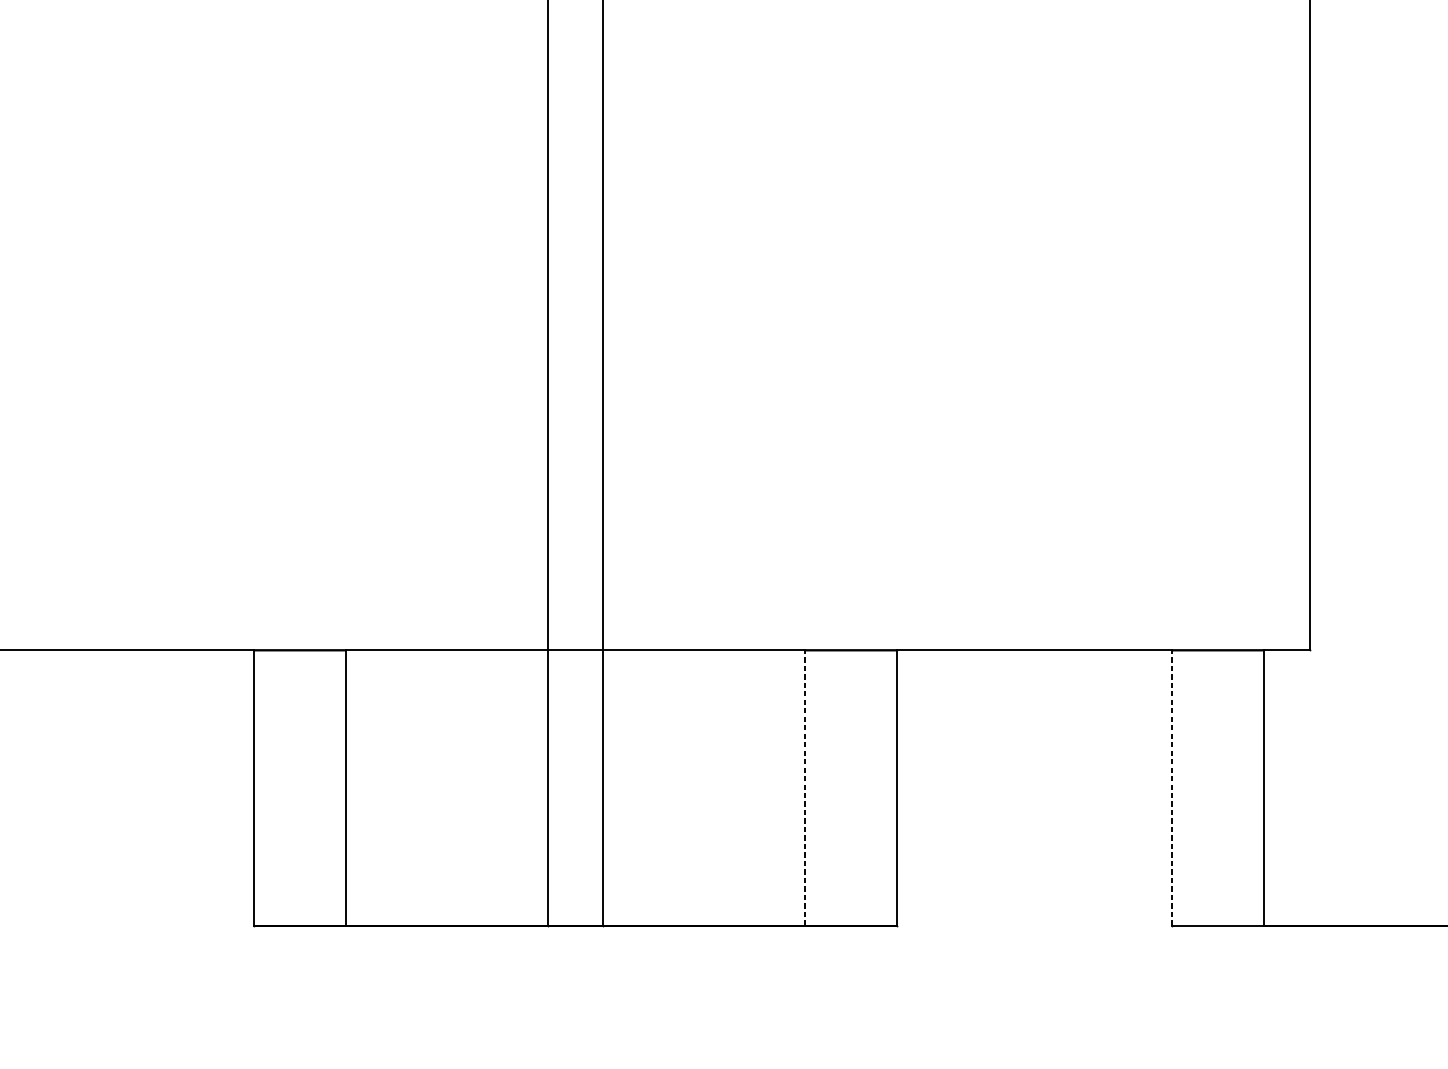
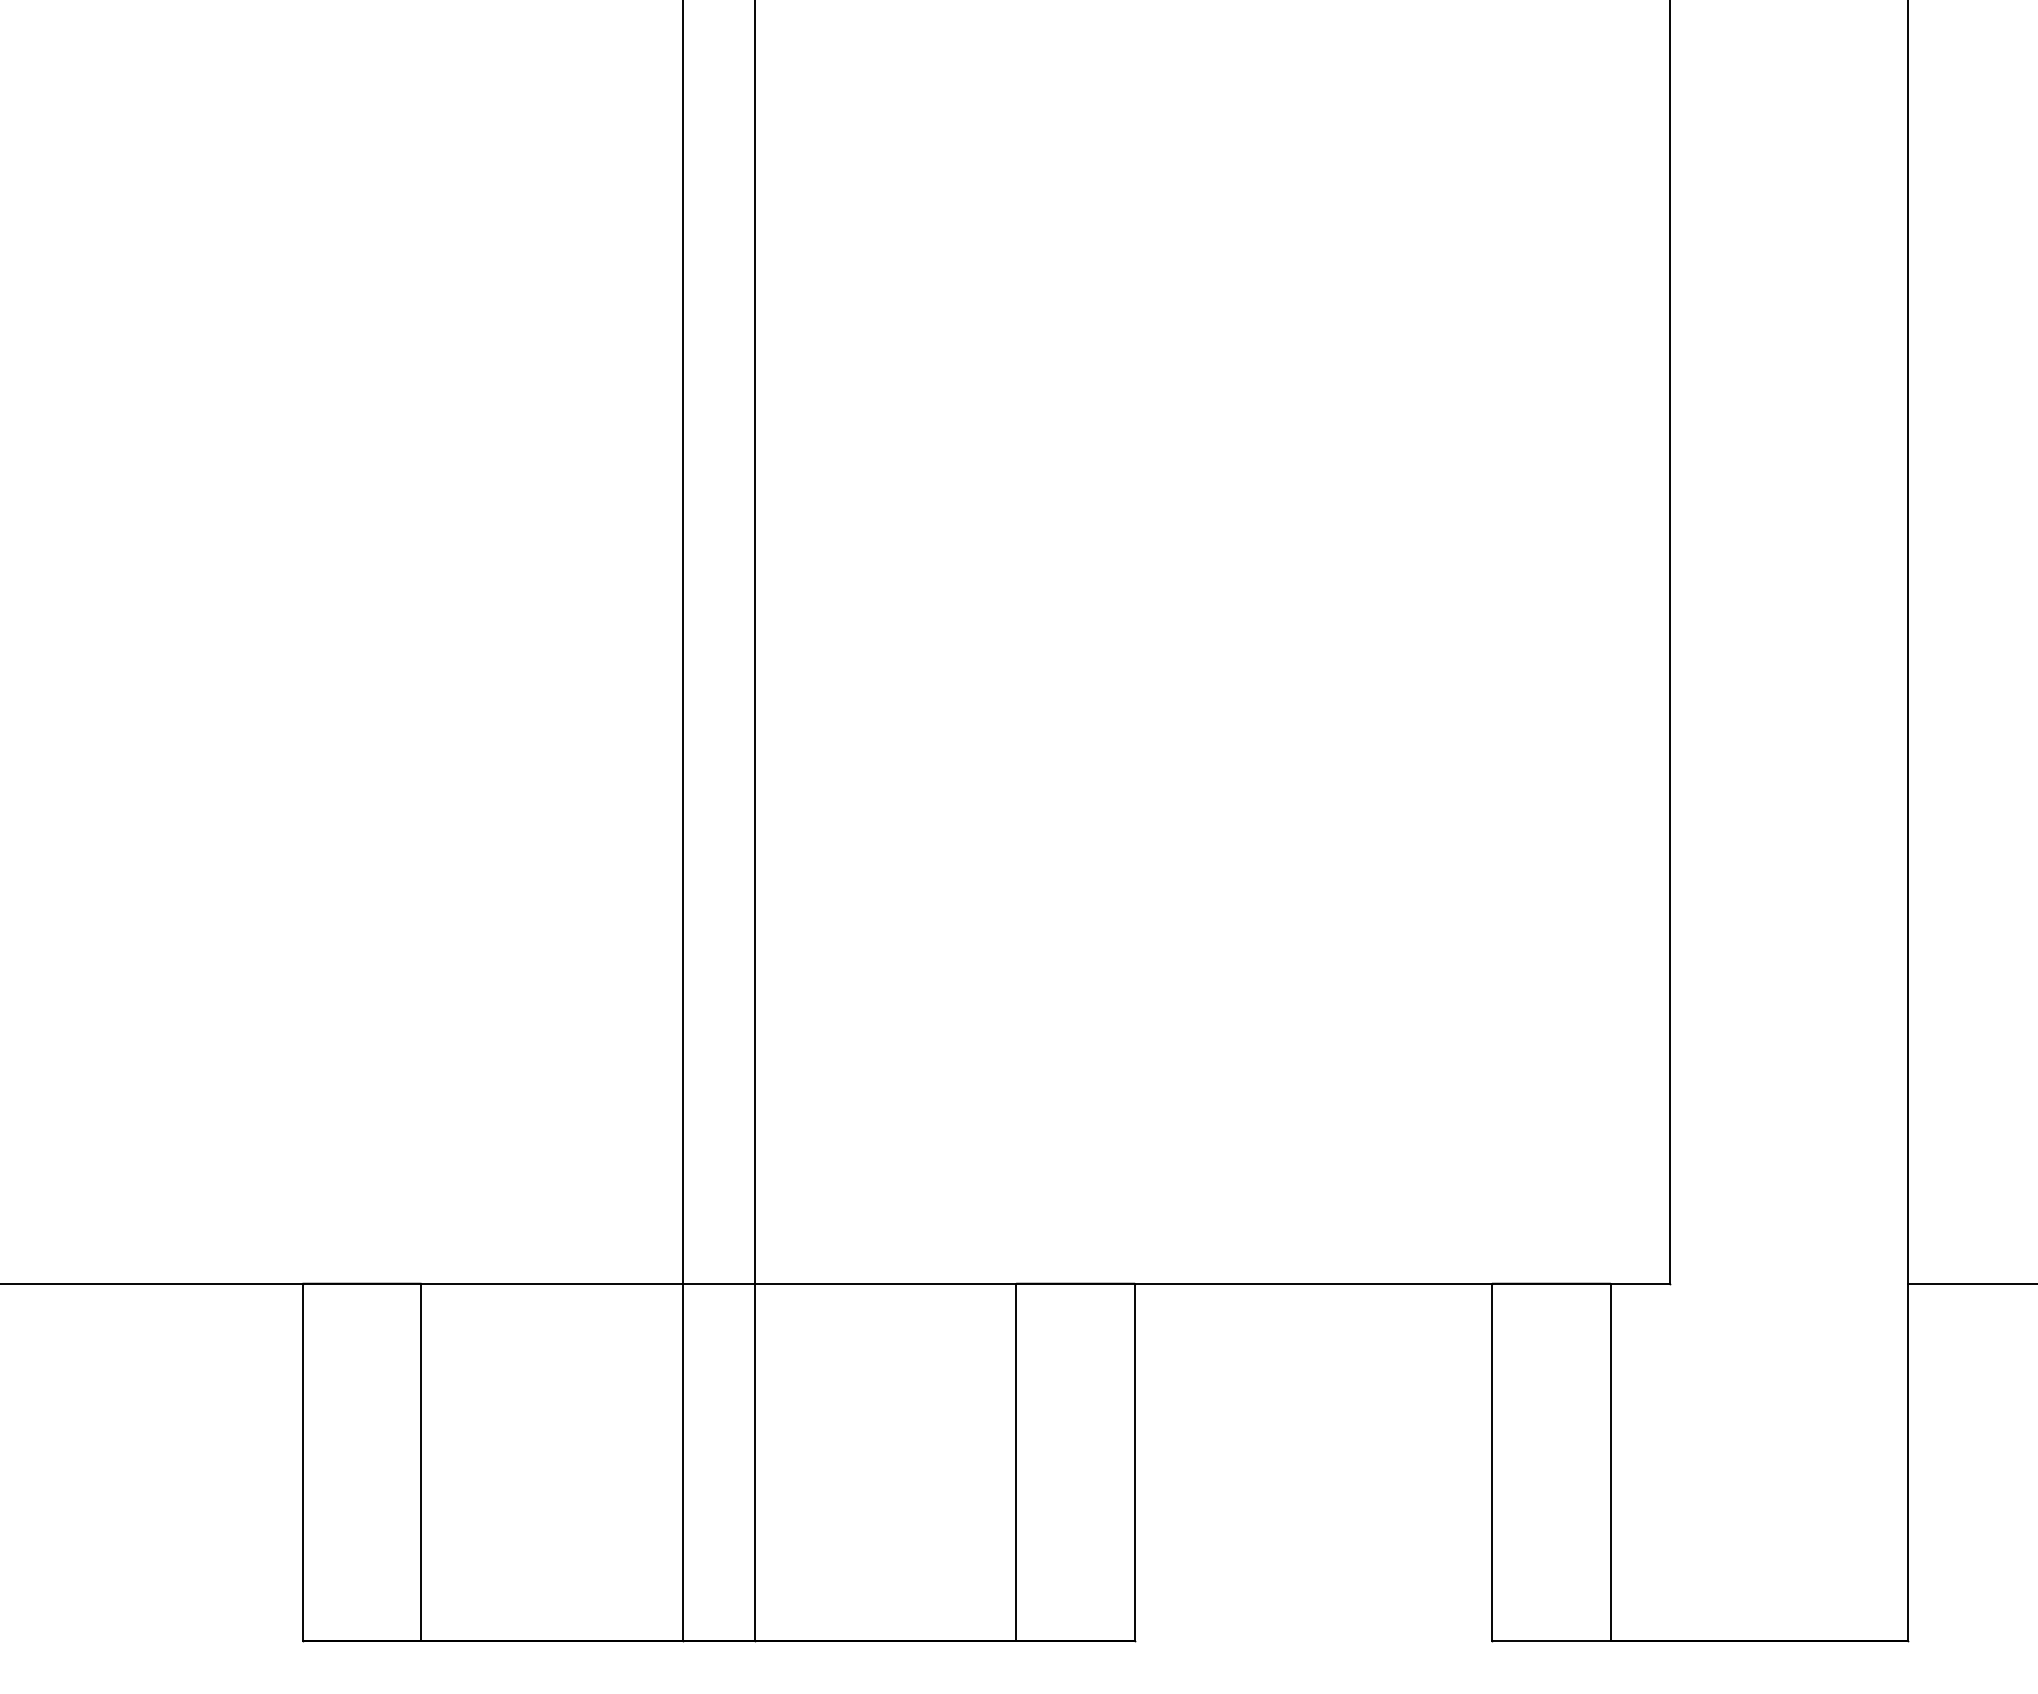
line: (804, 787) -> (1016, 1461), dashed -> solid
line: (1171, 787) -> (1491, 1461), dashed -> solid

